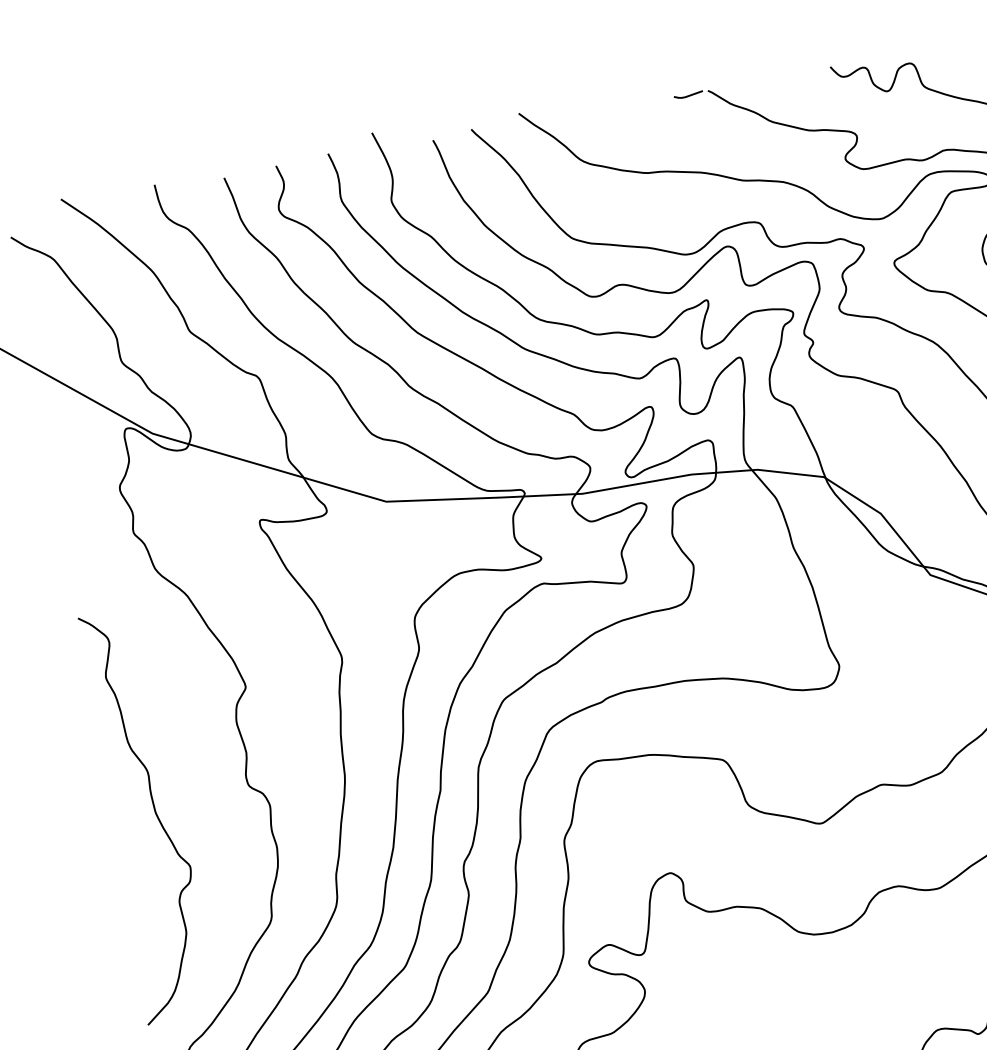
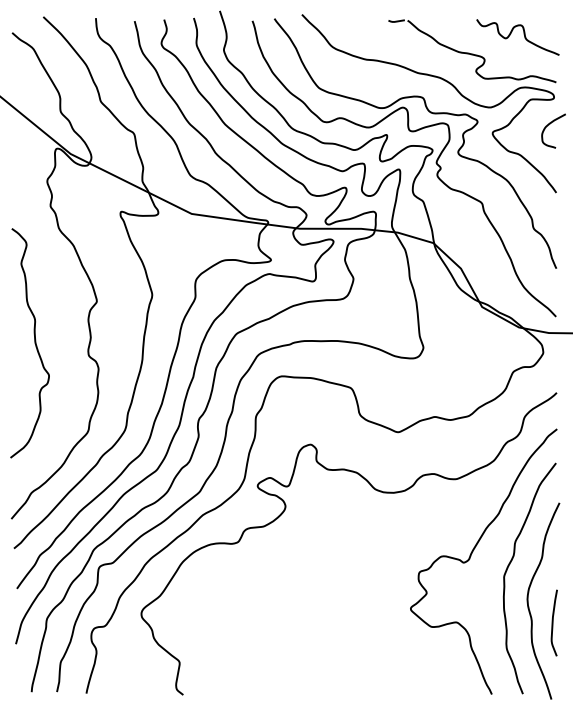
curve: (154, 814) -> (34, 343), moved

